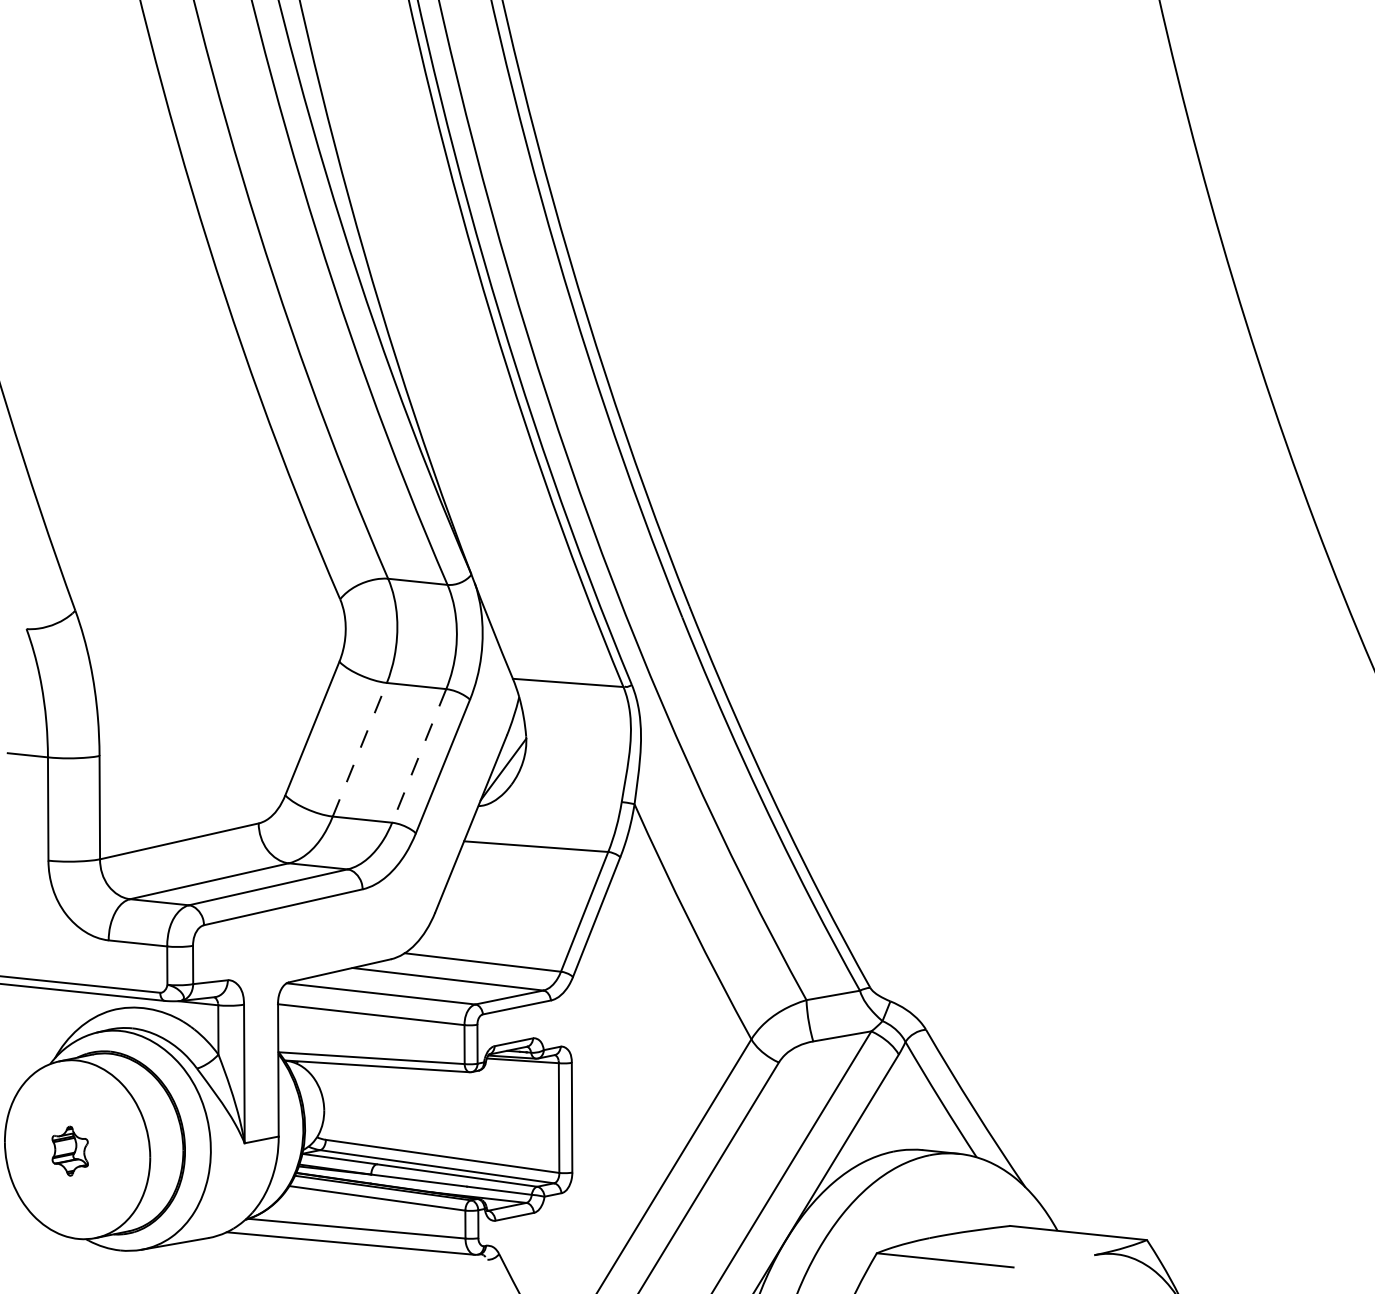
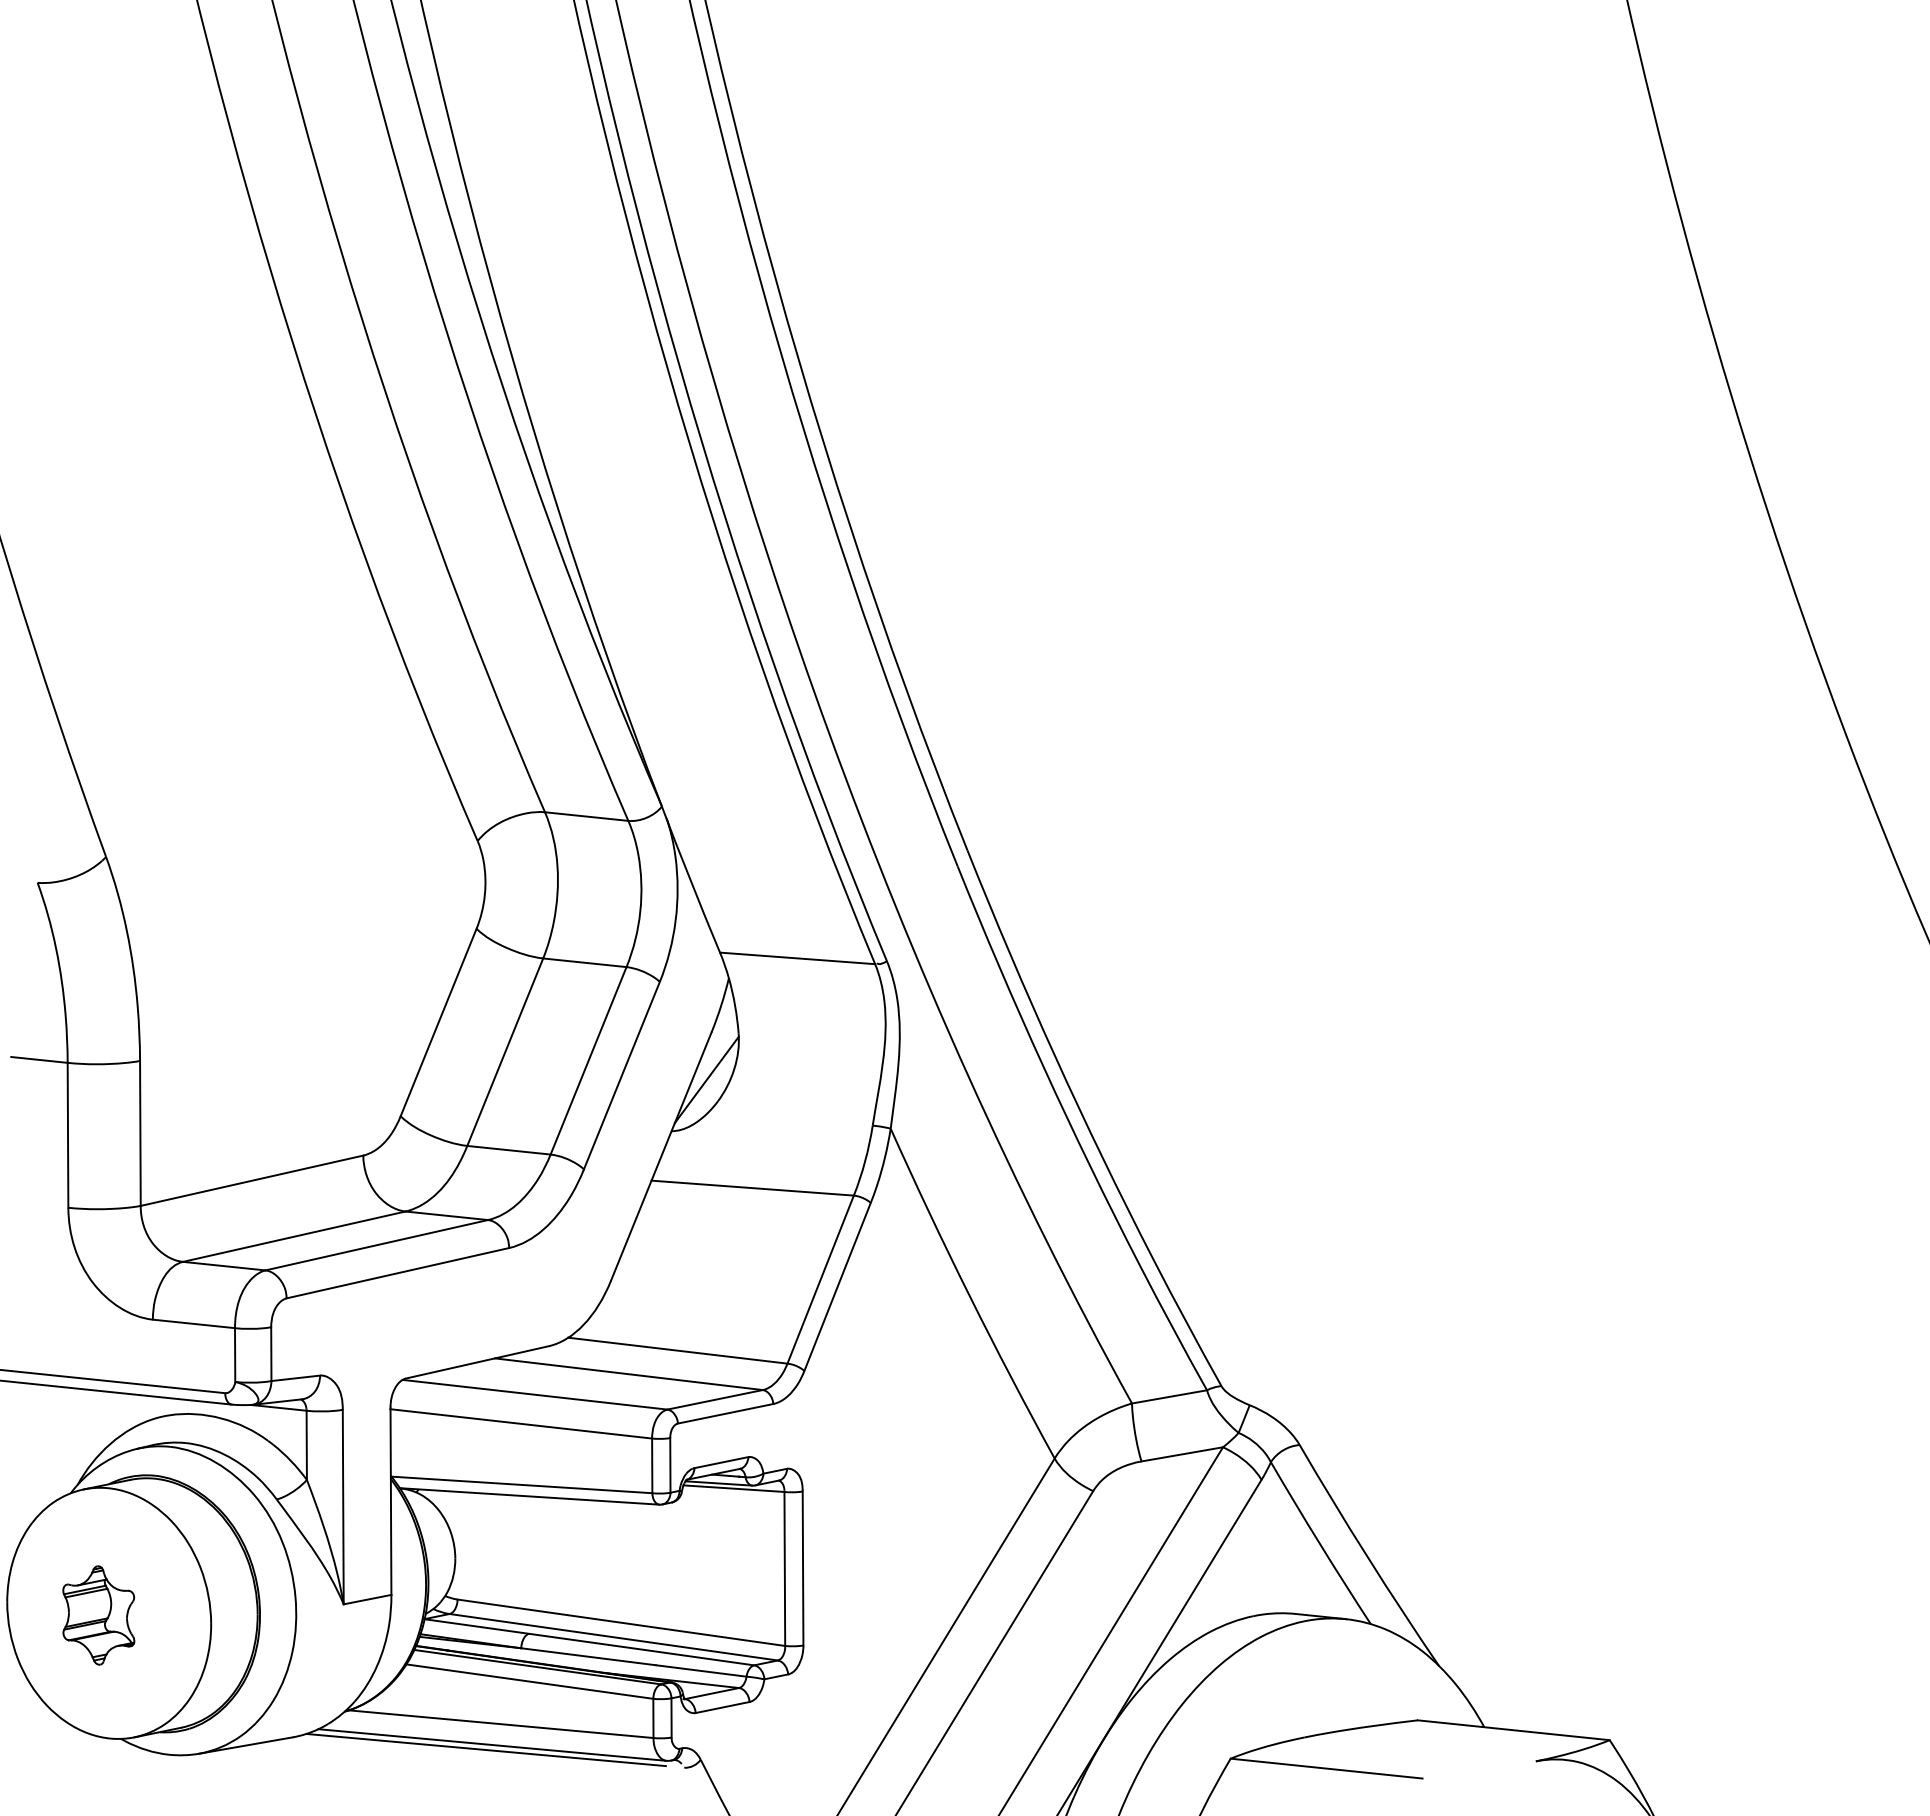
line: (360, 749) -> (505, 1051), dashed -> solid
line: (419, 756) -> (588, 1061), dashed -> solid
part: (69, 1151) -> (98, 1615), size x1.43
line: (345, 1246) -> (485, 1749), added

